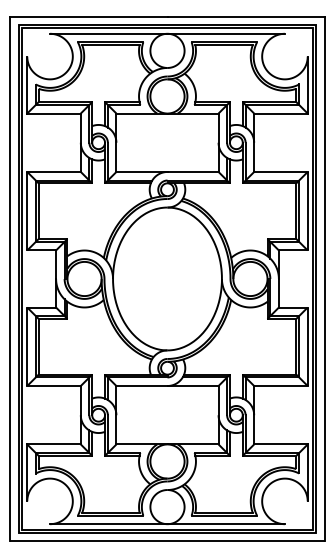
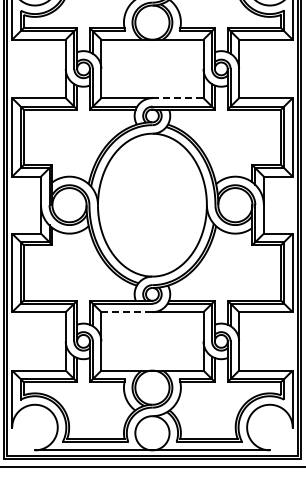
line: (193, 171) -> (178, 97), solid -> dashed
line: (141, 386) -> (126, 312), solid -> dashed

